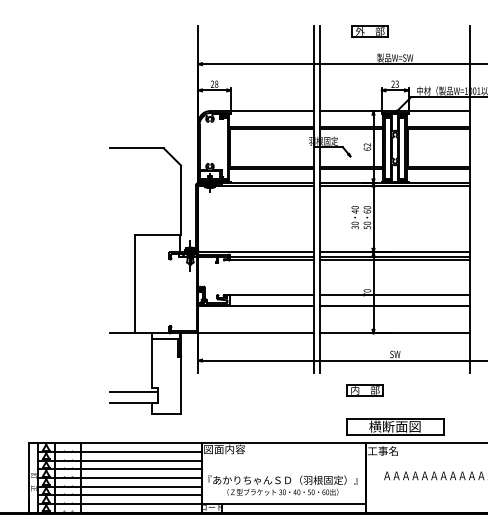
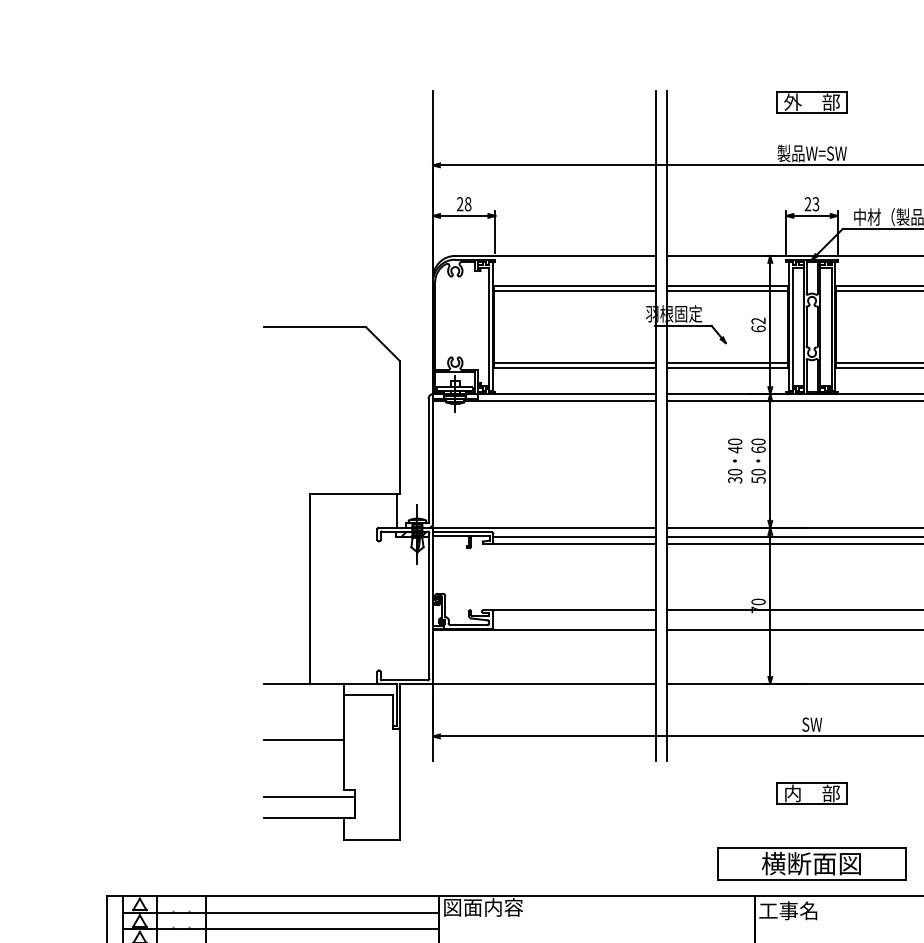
part: (369, 31) -> (810, 102), moved
line: (131, 362) -> (304, 740), added
part: (364, 390) -> (810, 794), moved

